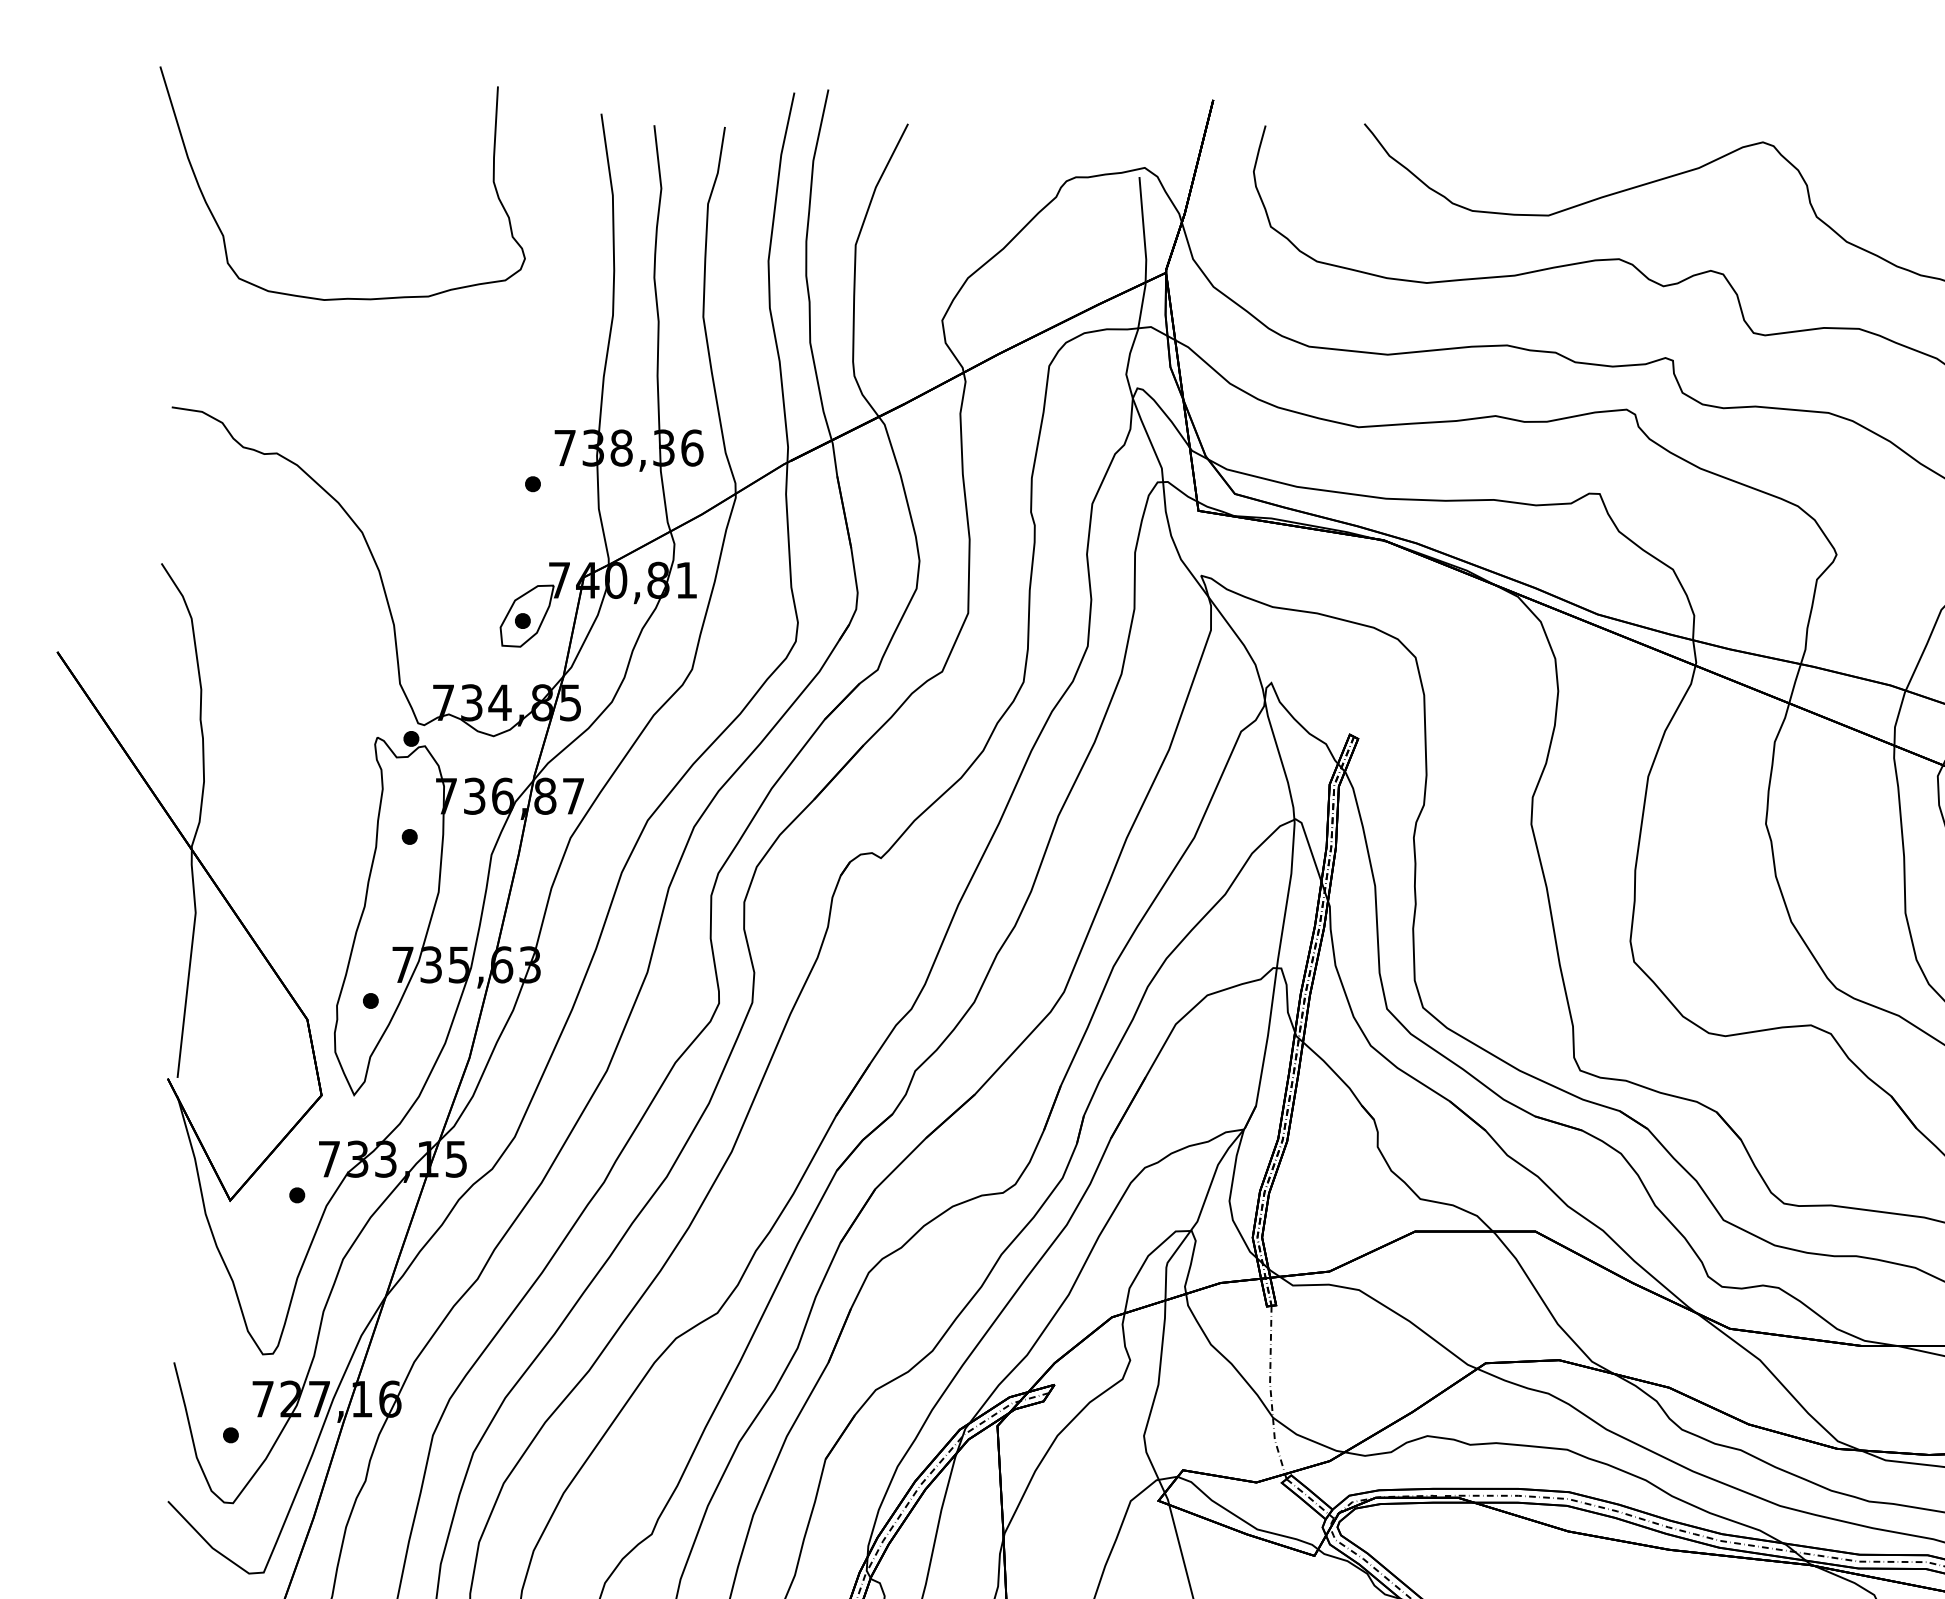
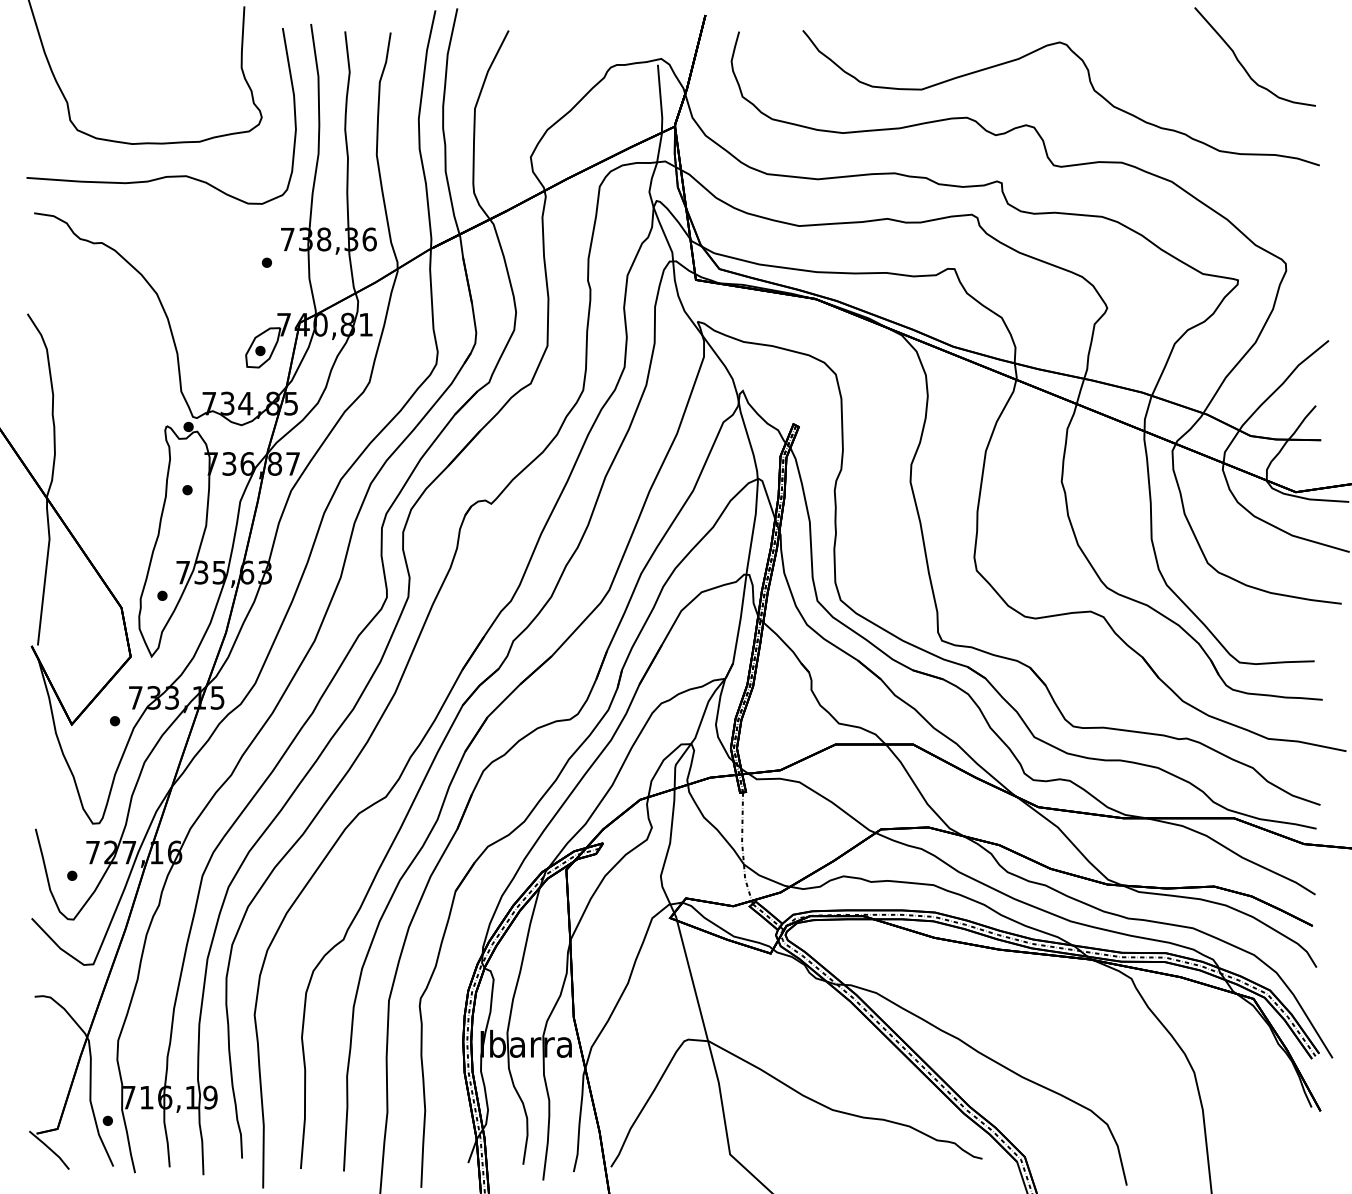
curve: (380, 348) -> (168, 175), added

